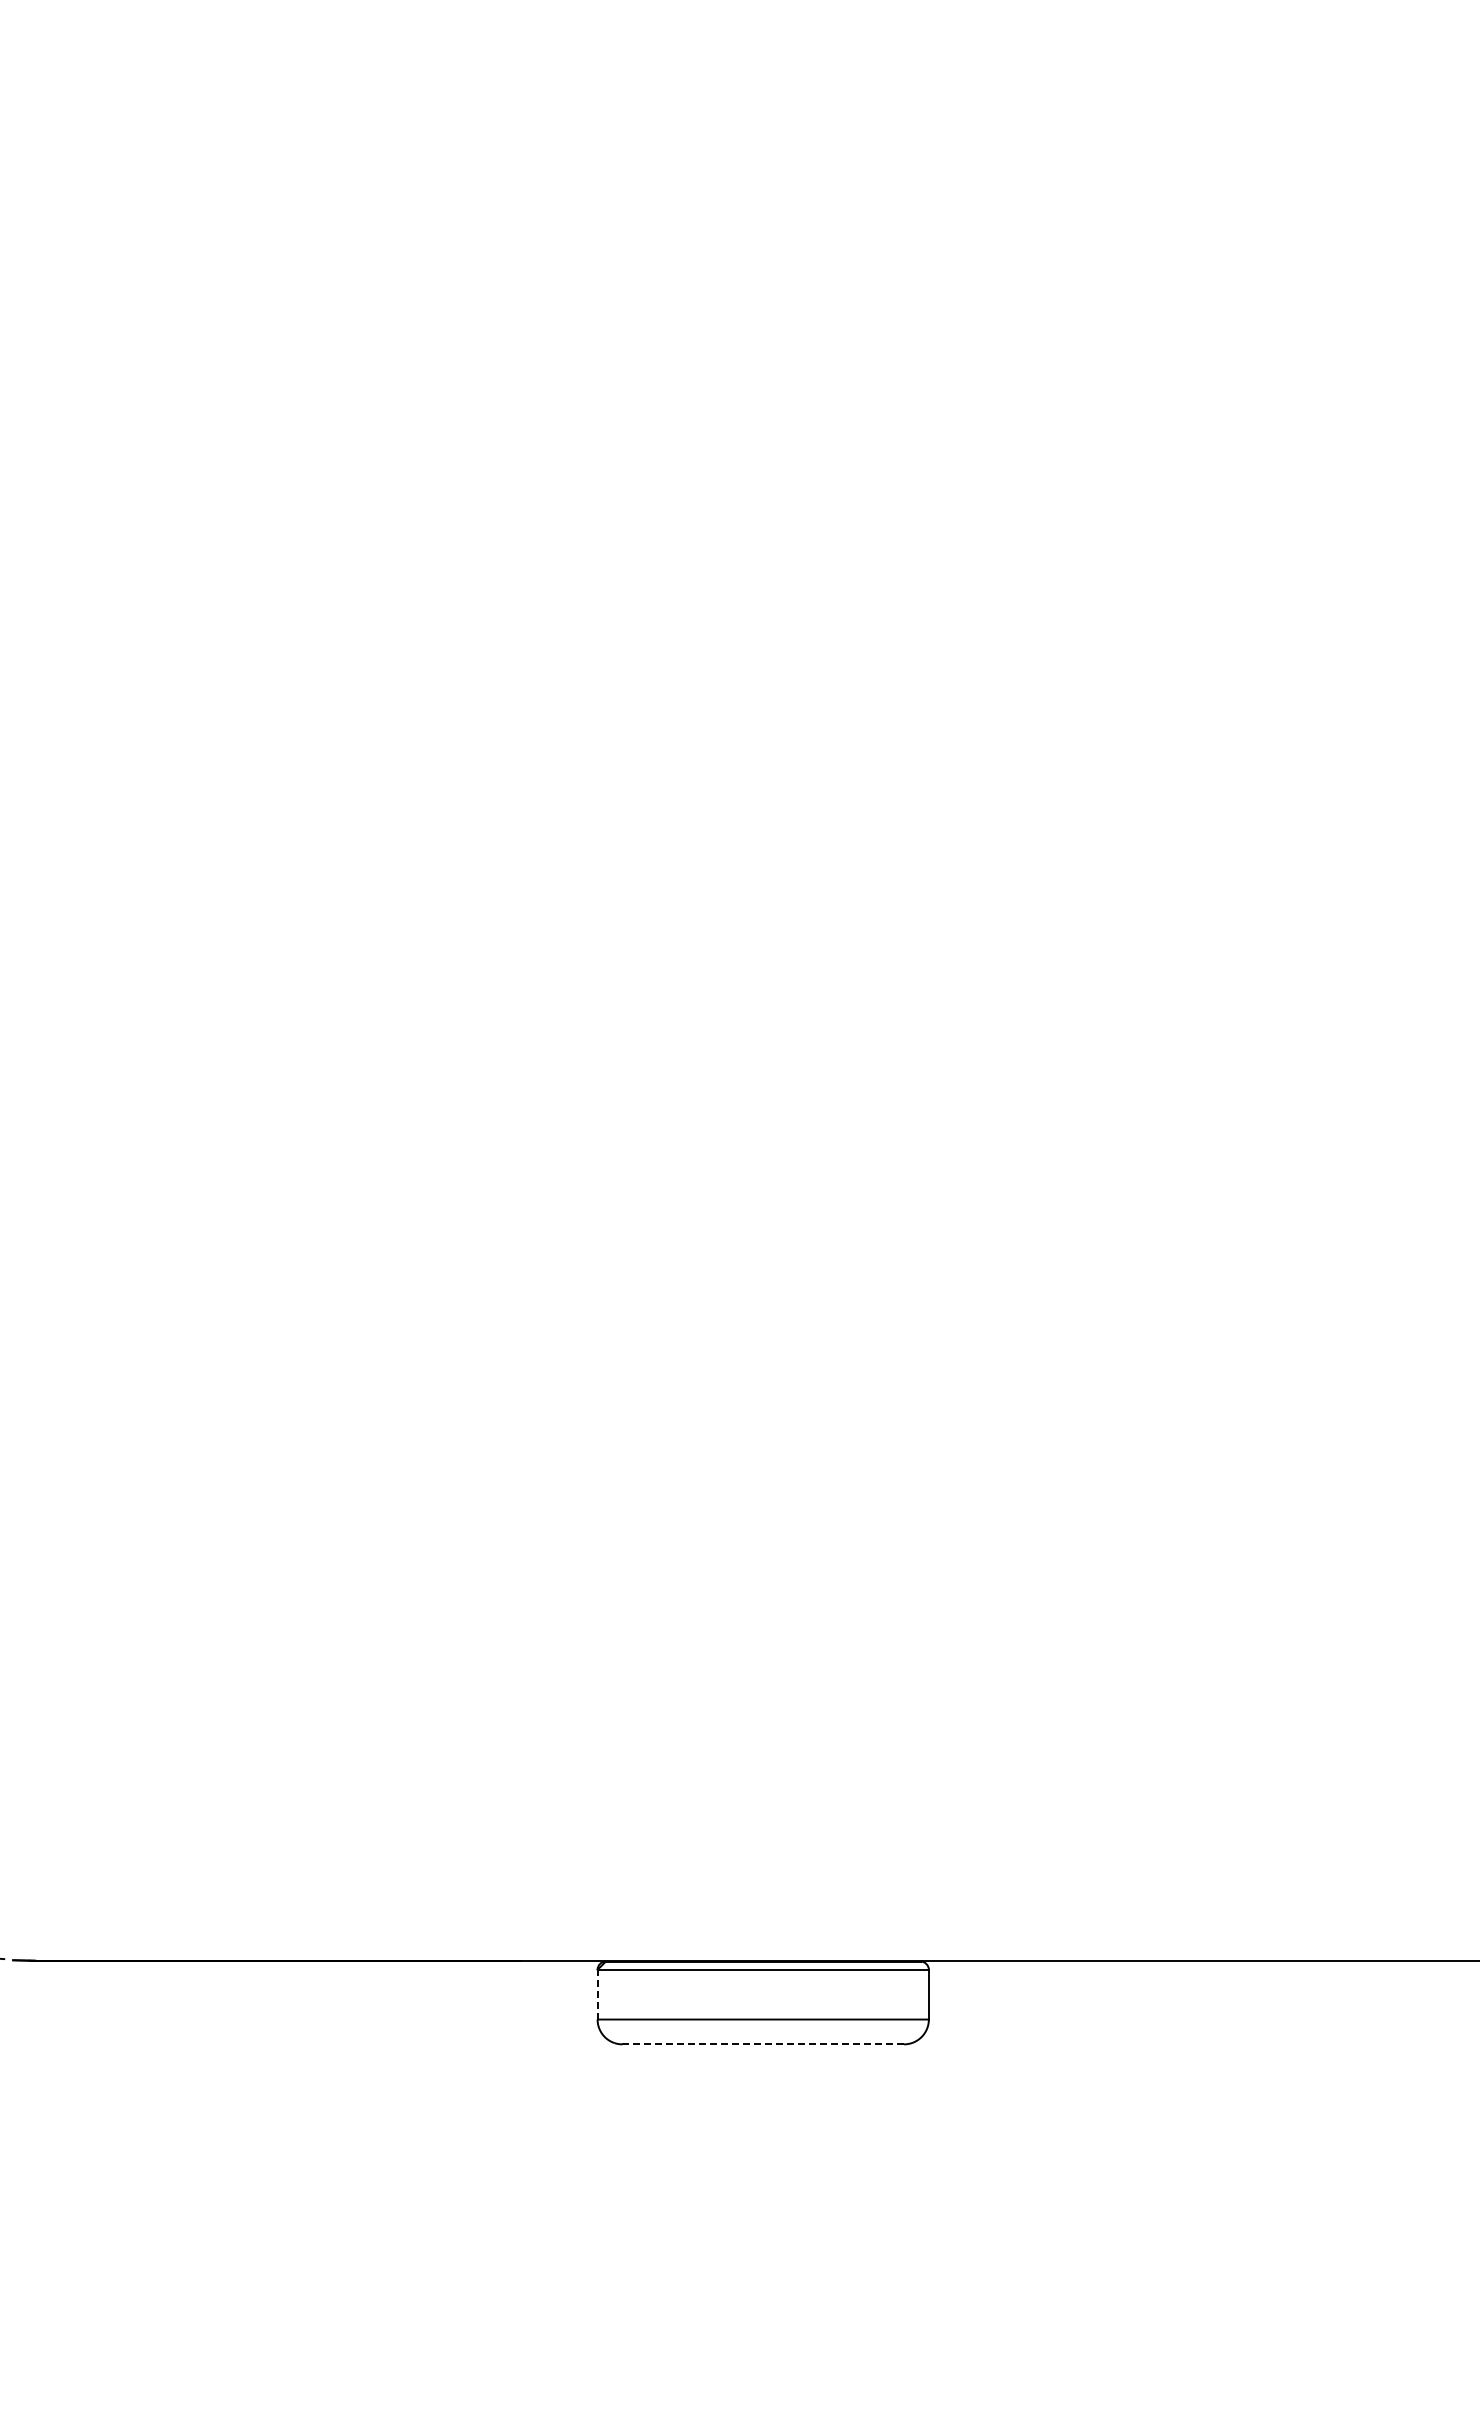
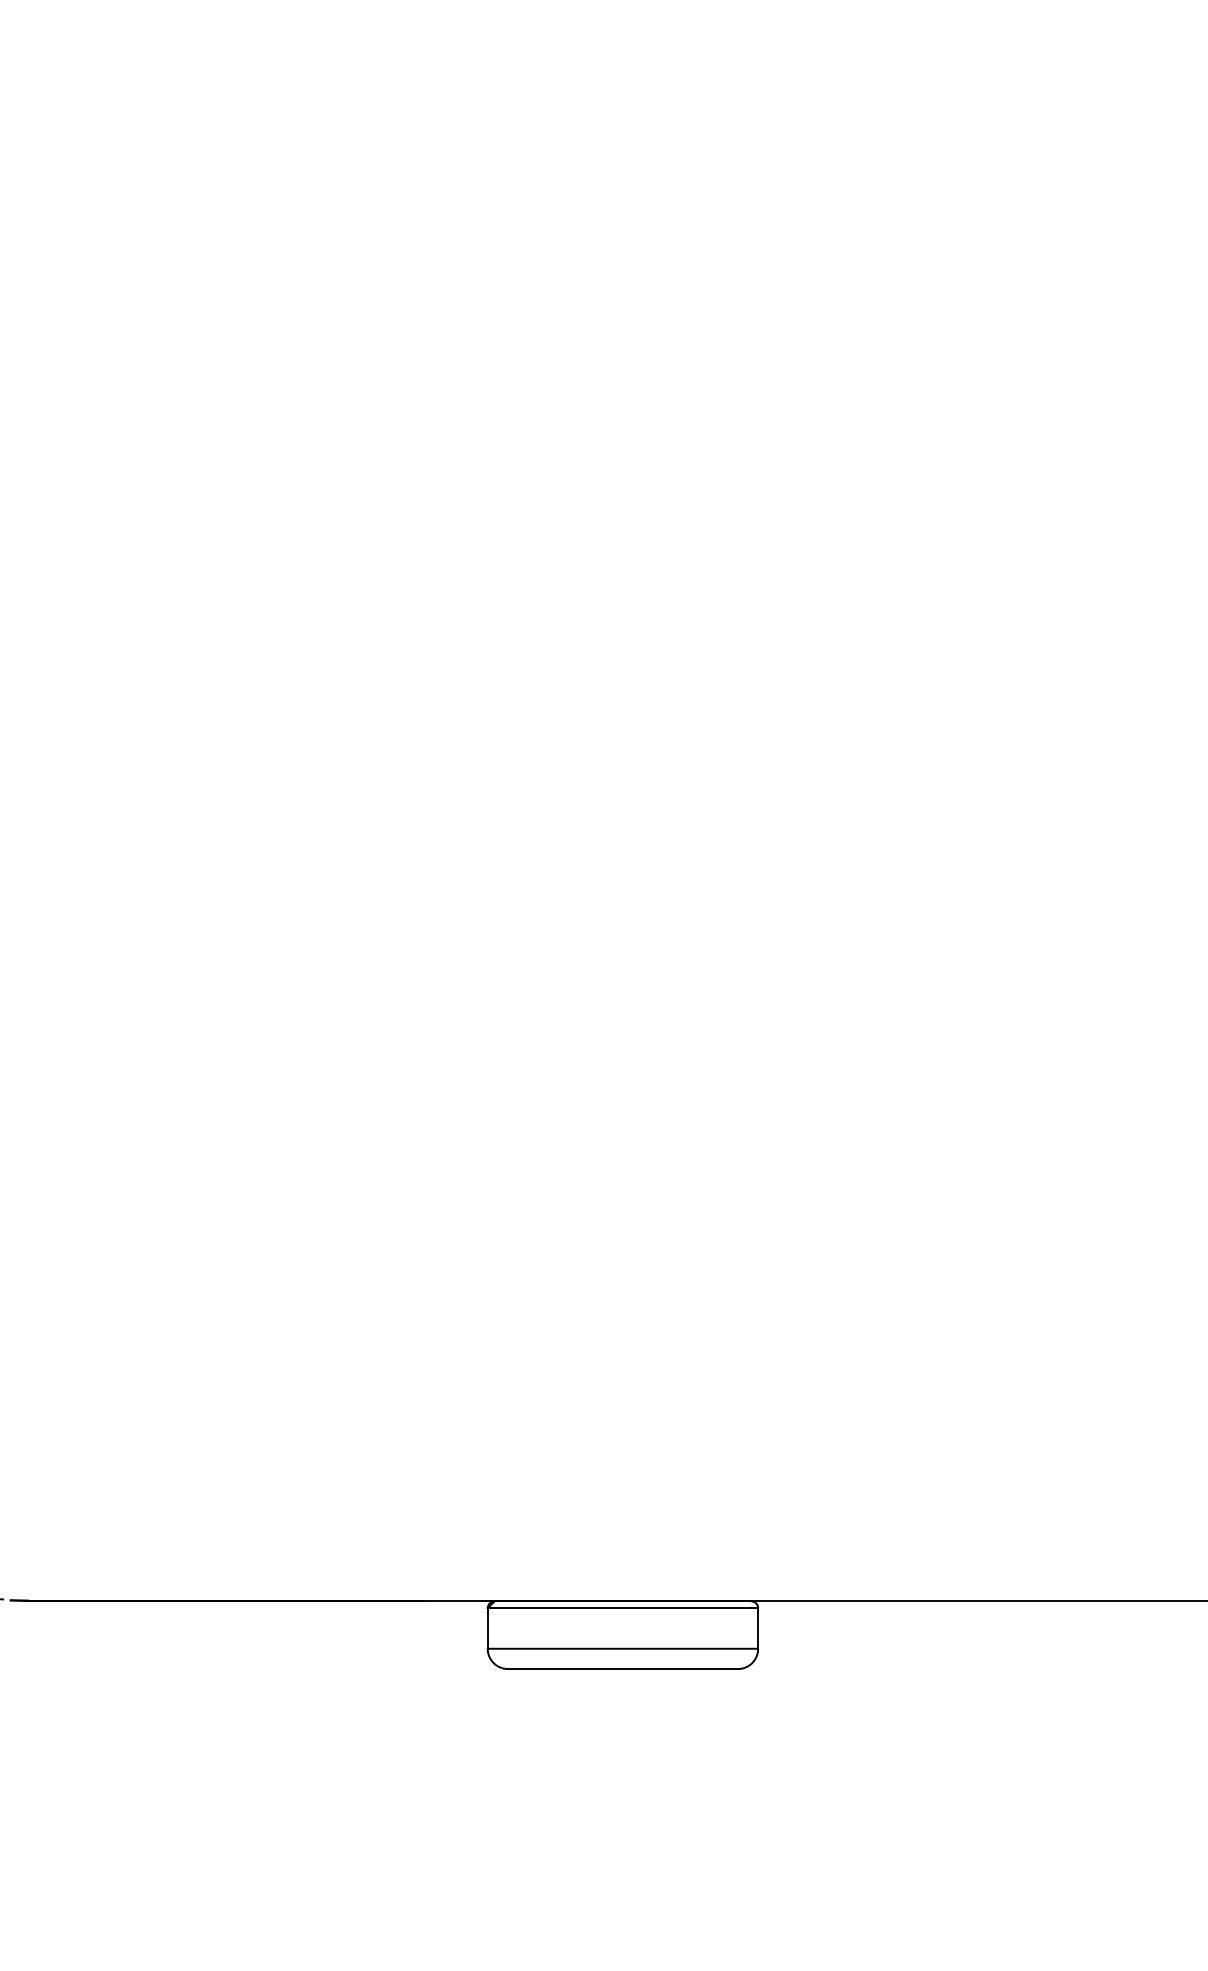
line: (597, 1994) -> (487, 1628), dashed -> solid
line: (763, 2044) -> (623, 1669), dashed -> solid

